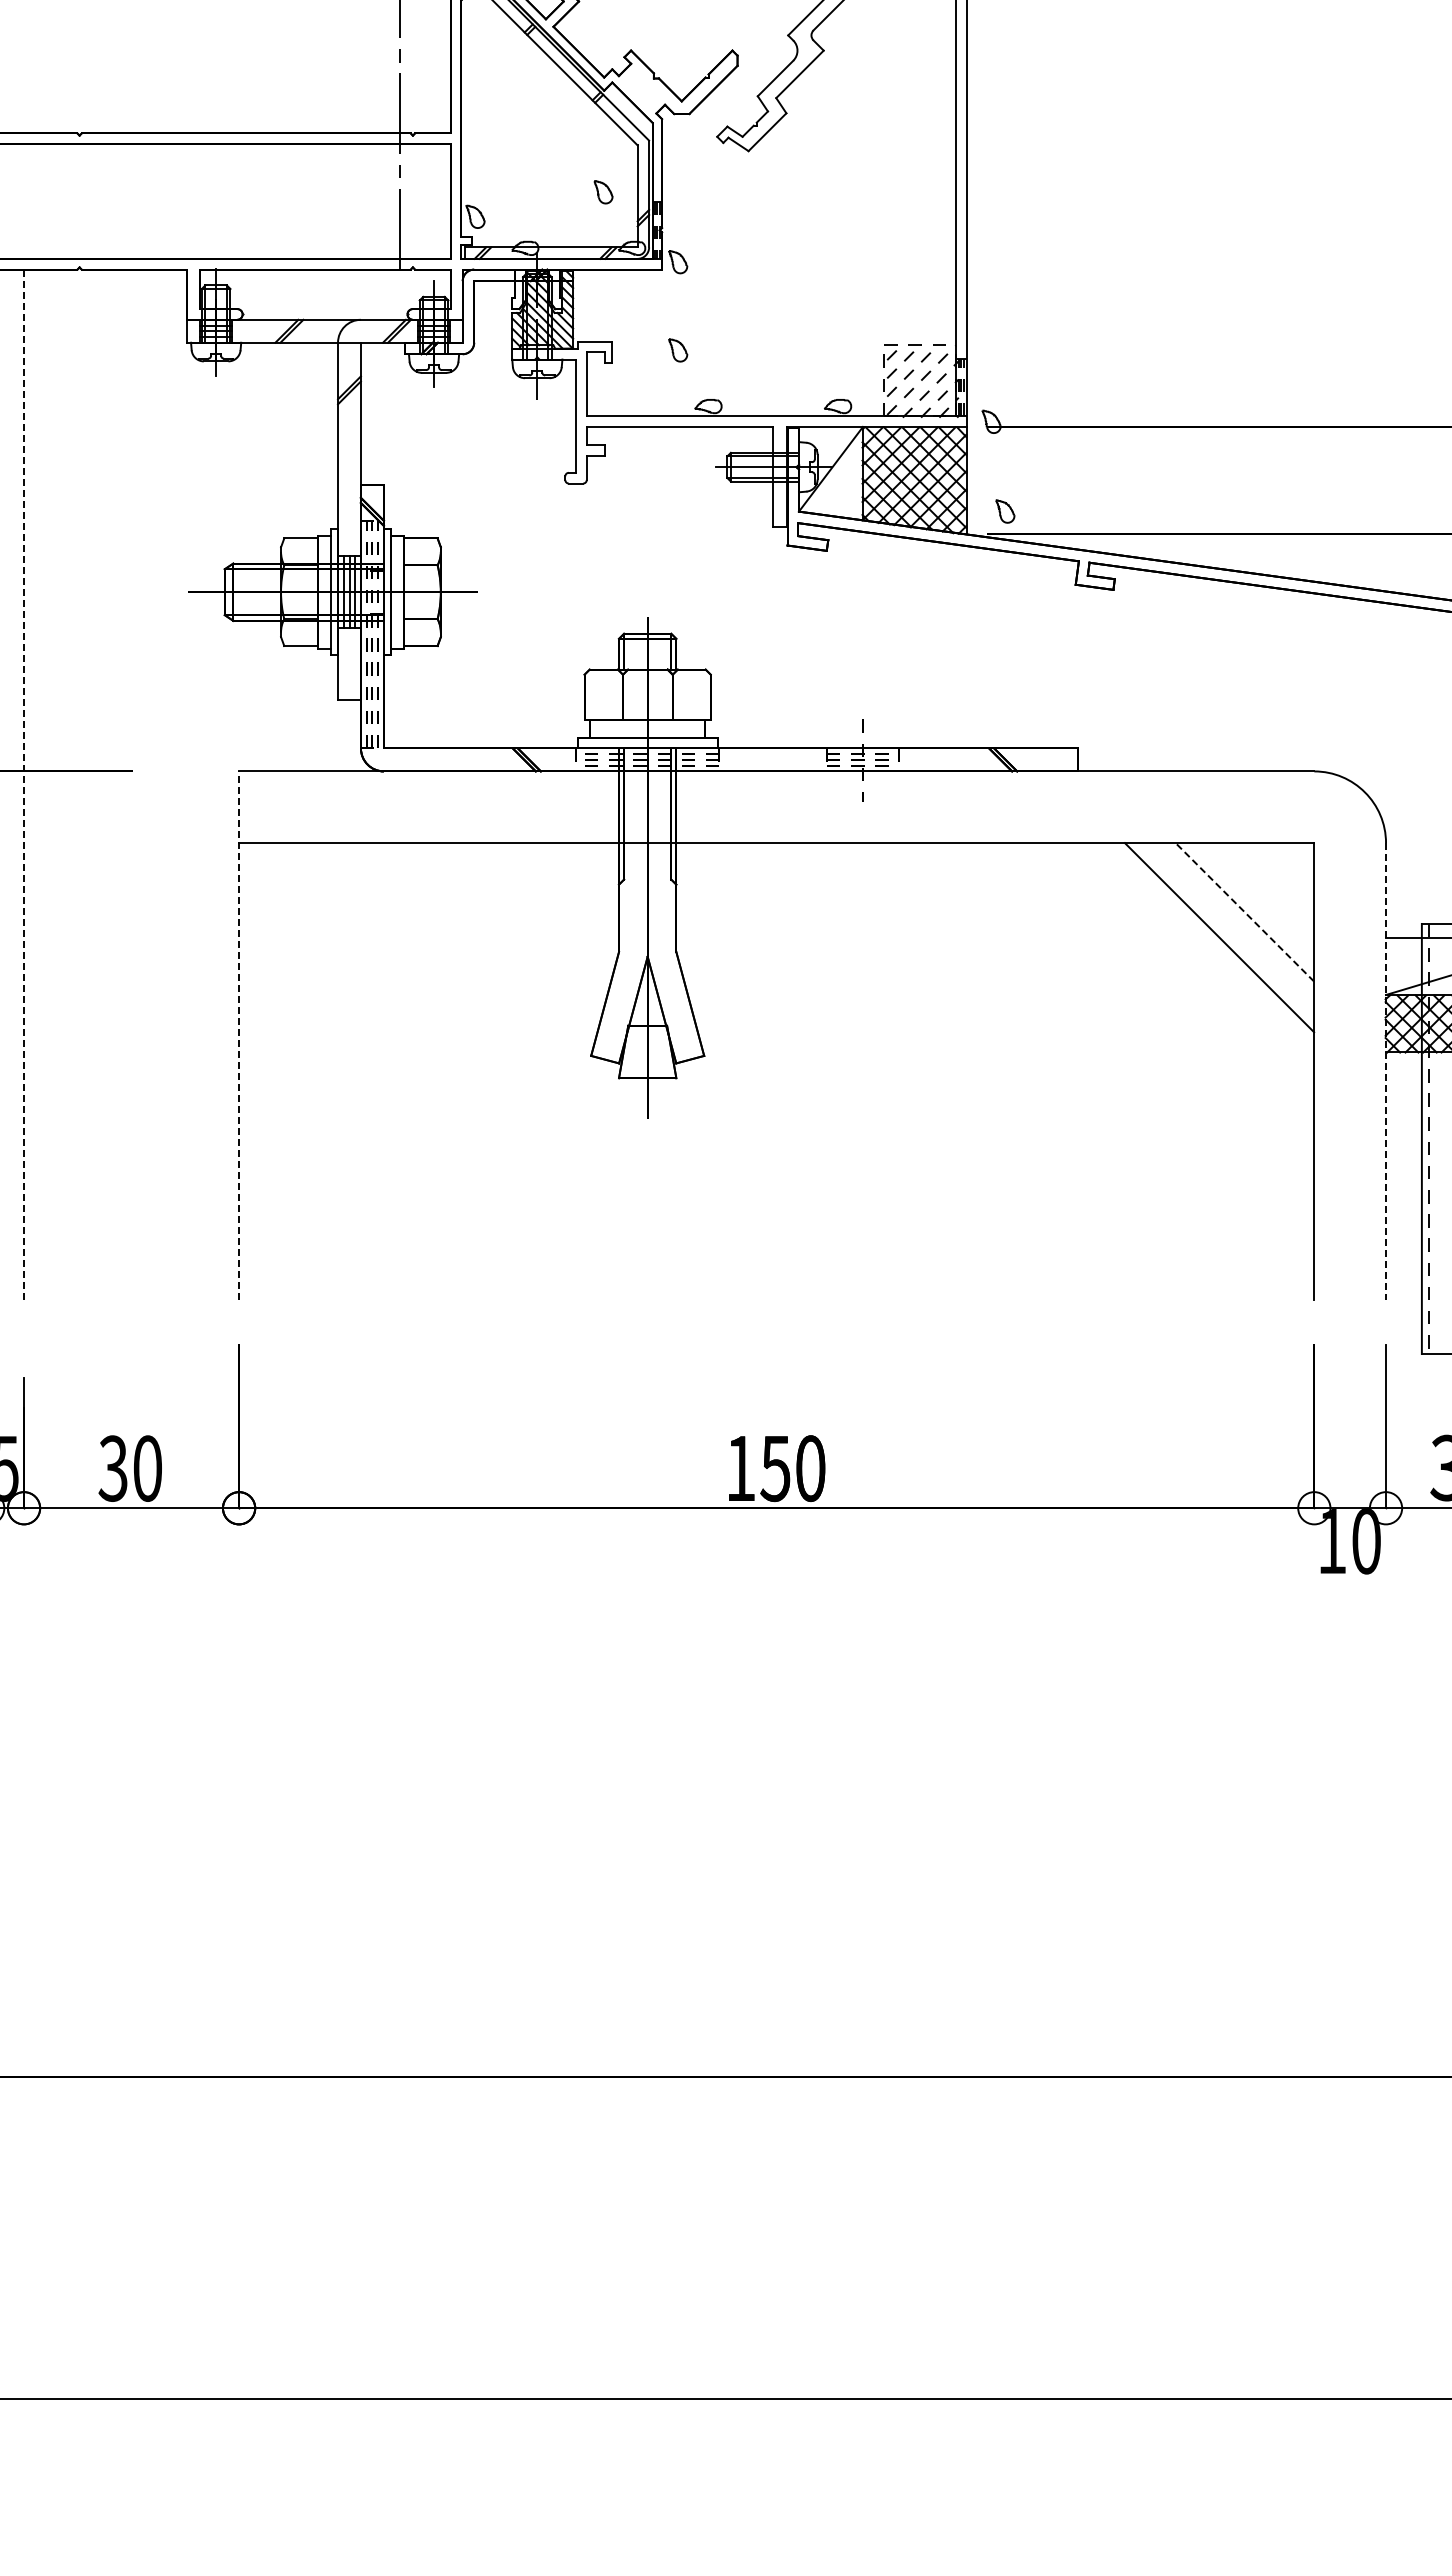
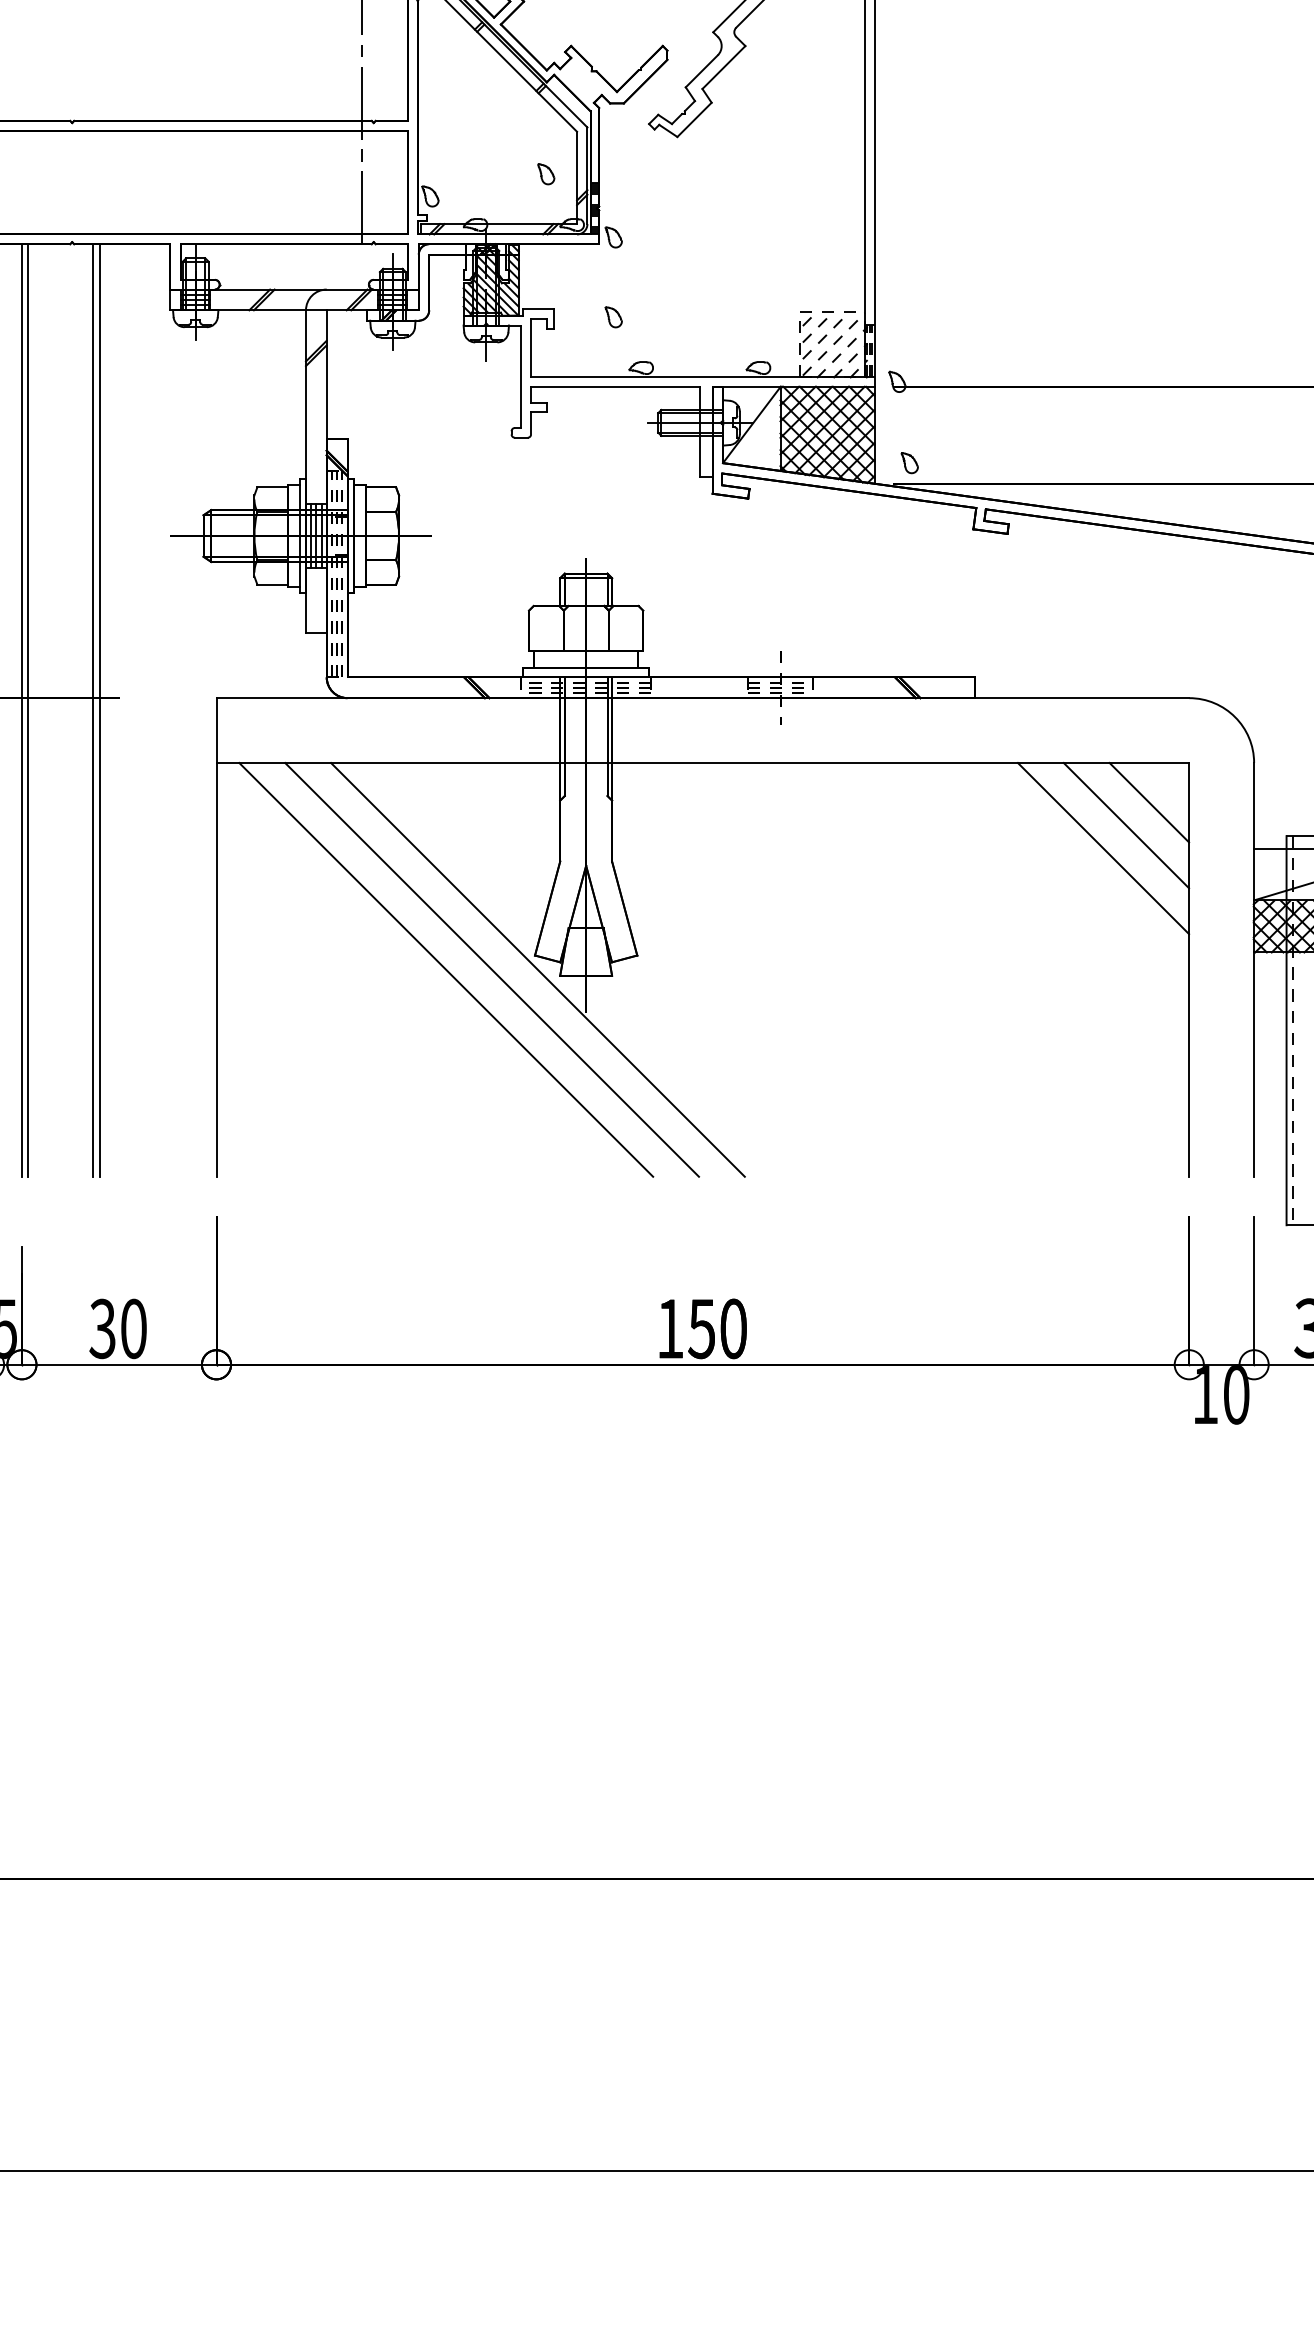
line: (31, 784) -> (28, 709), added
line: (102, 784) -> (92, 709), added
line: (110, 784) -> (100, 709), added
line: (24, 785) -> (22, 710), dashed -> solid
line: (1270, 886) -> (1149, 802), added
line: (1244, 912) -> (1126, 825), dashed -> solid
line: (239, 1035) -> (216, 937), dashed -> solid
line: (492, 1071) -> (445, 969), added
line: (543, 1071) -> (491, 969), added
line: (594, 1071) -> (538, 969), added
line: (1386, 1071) -> (1254, 969), dashed -> solid

